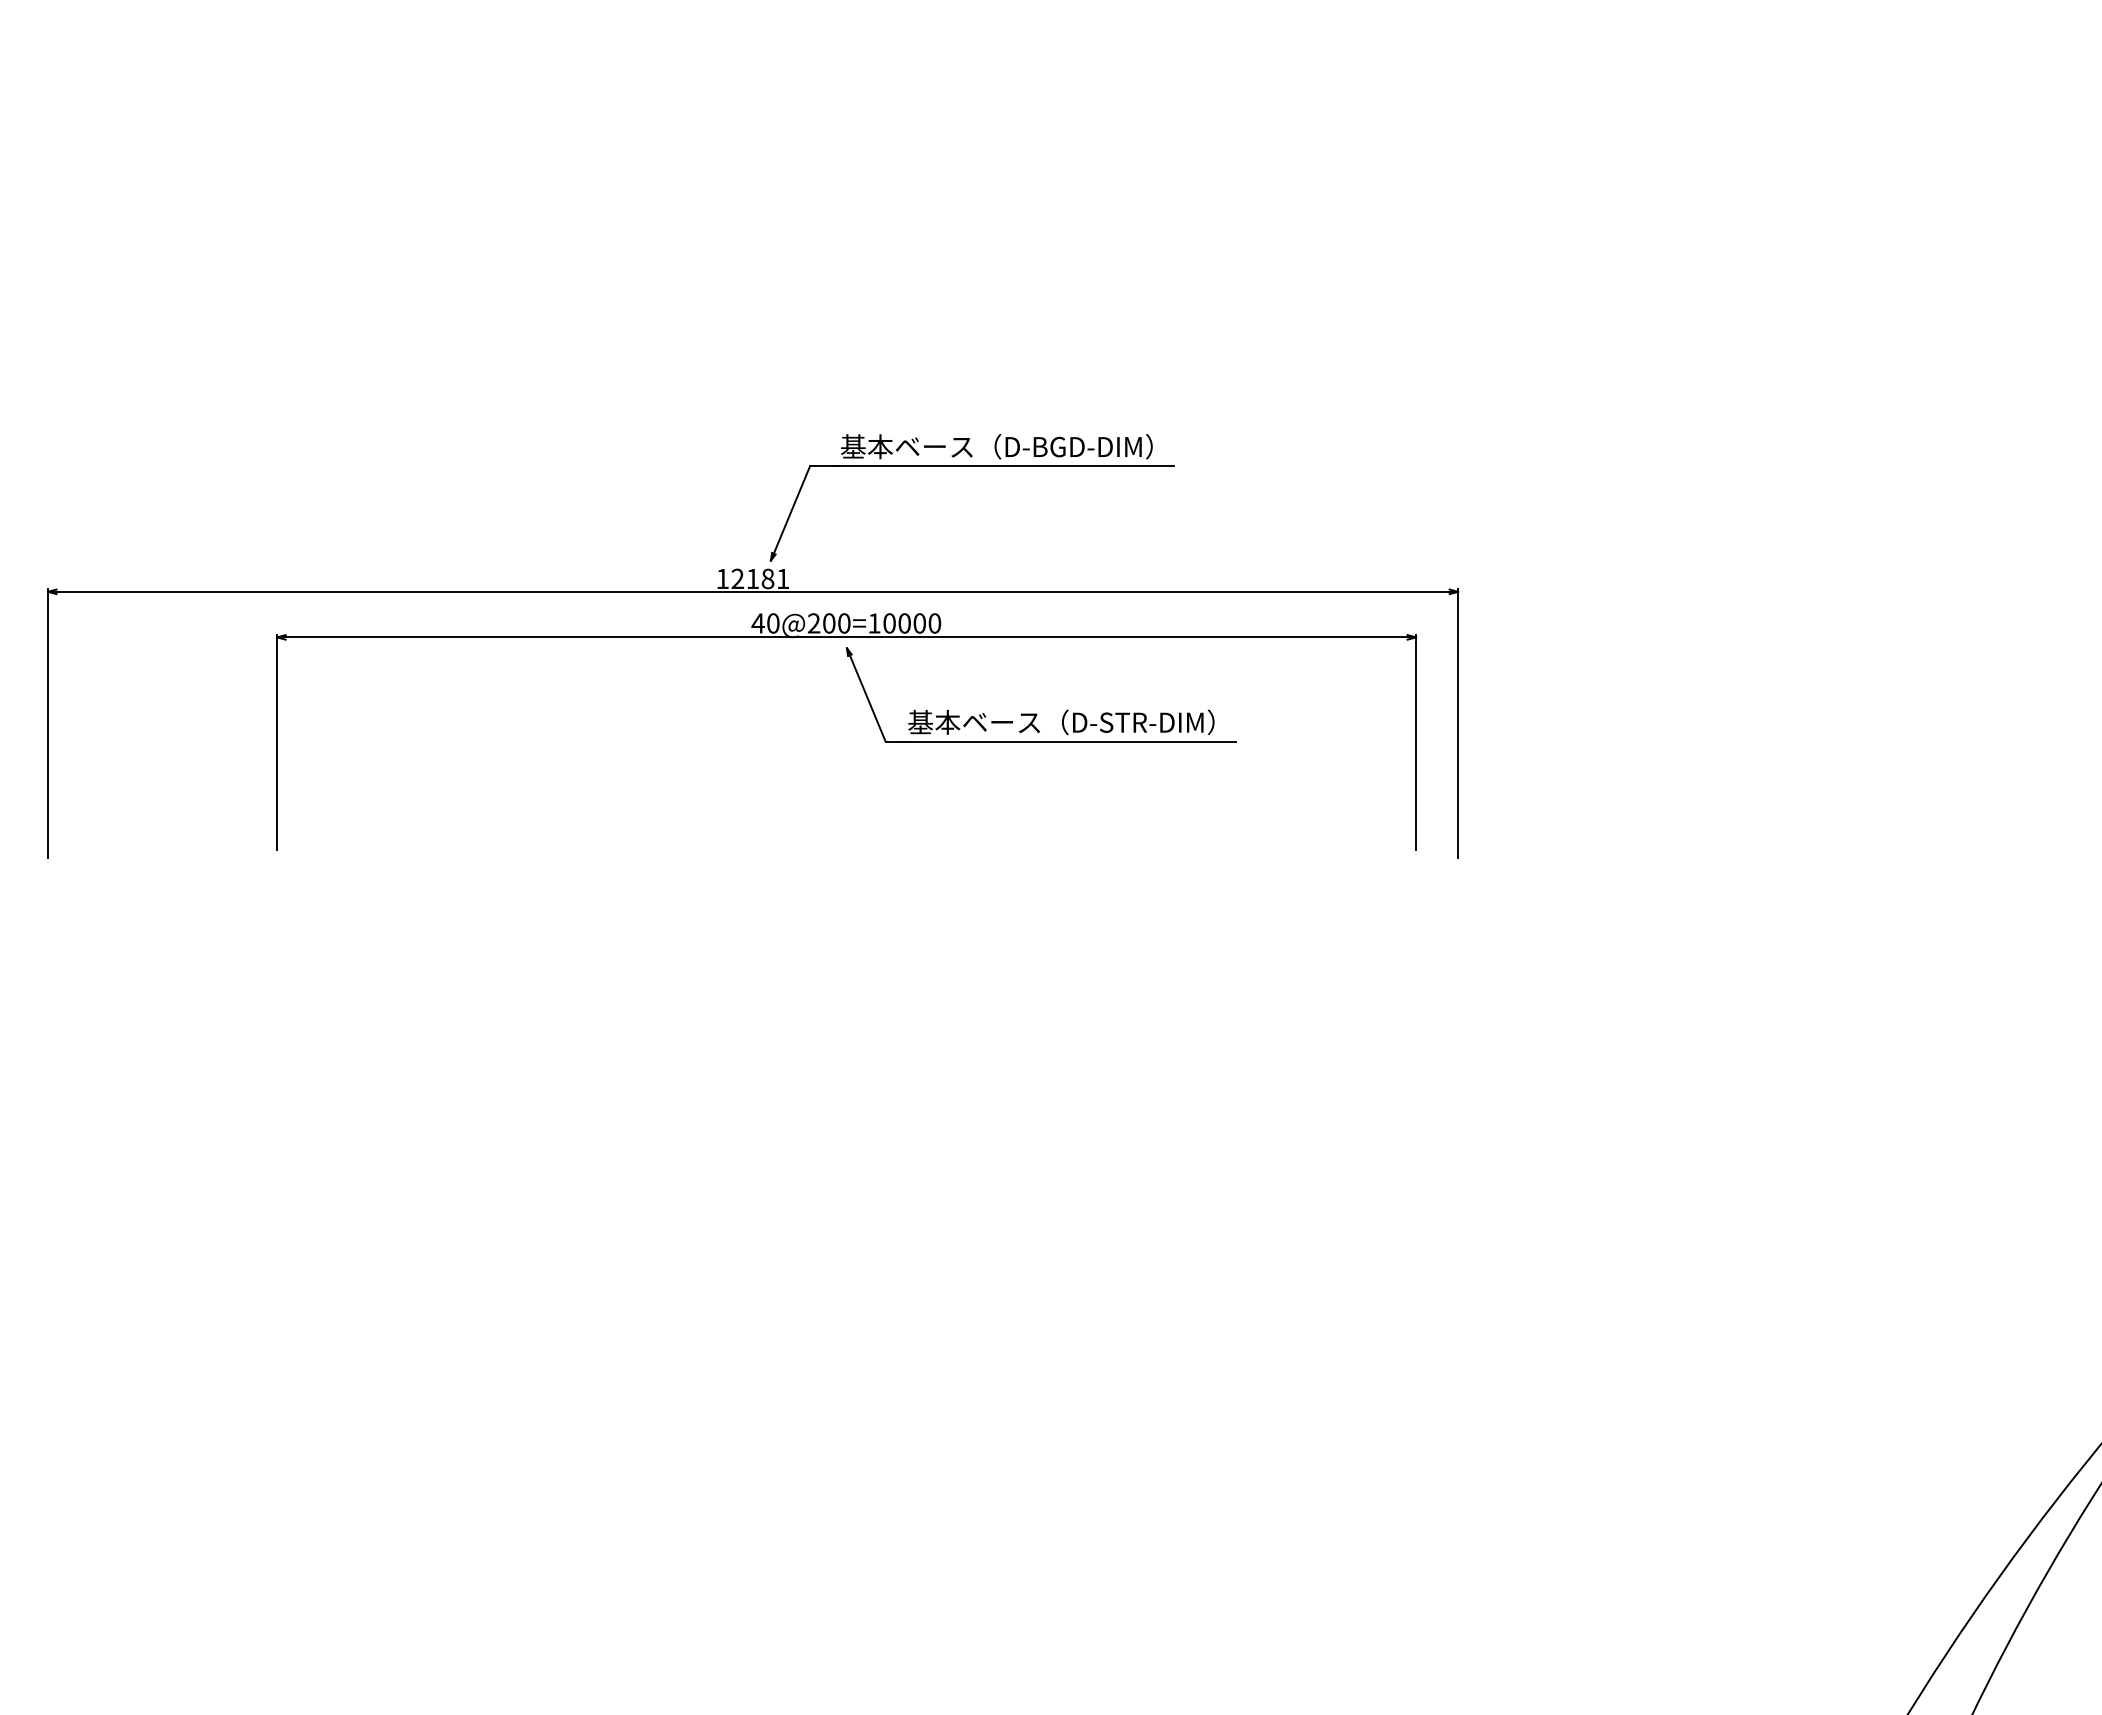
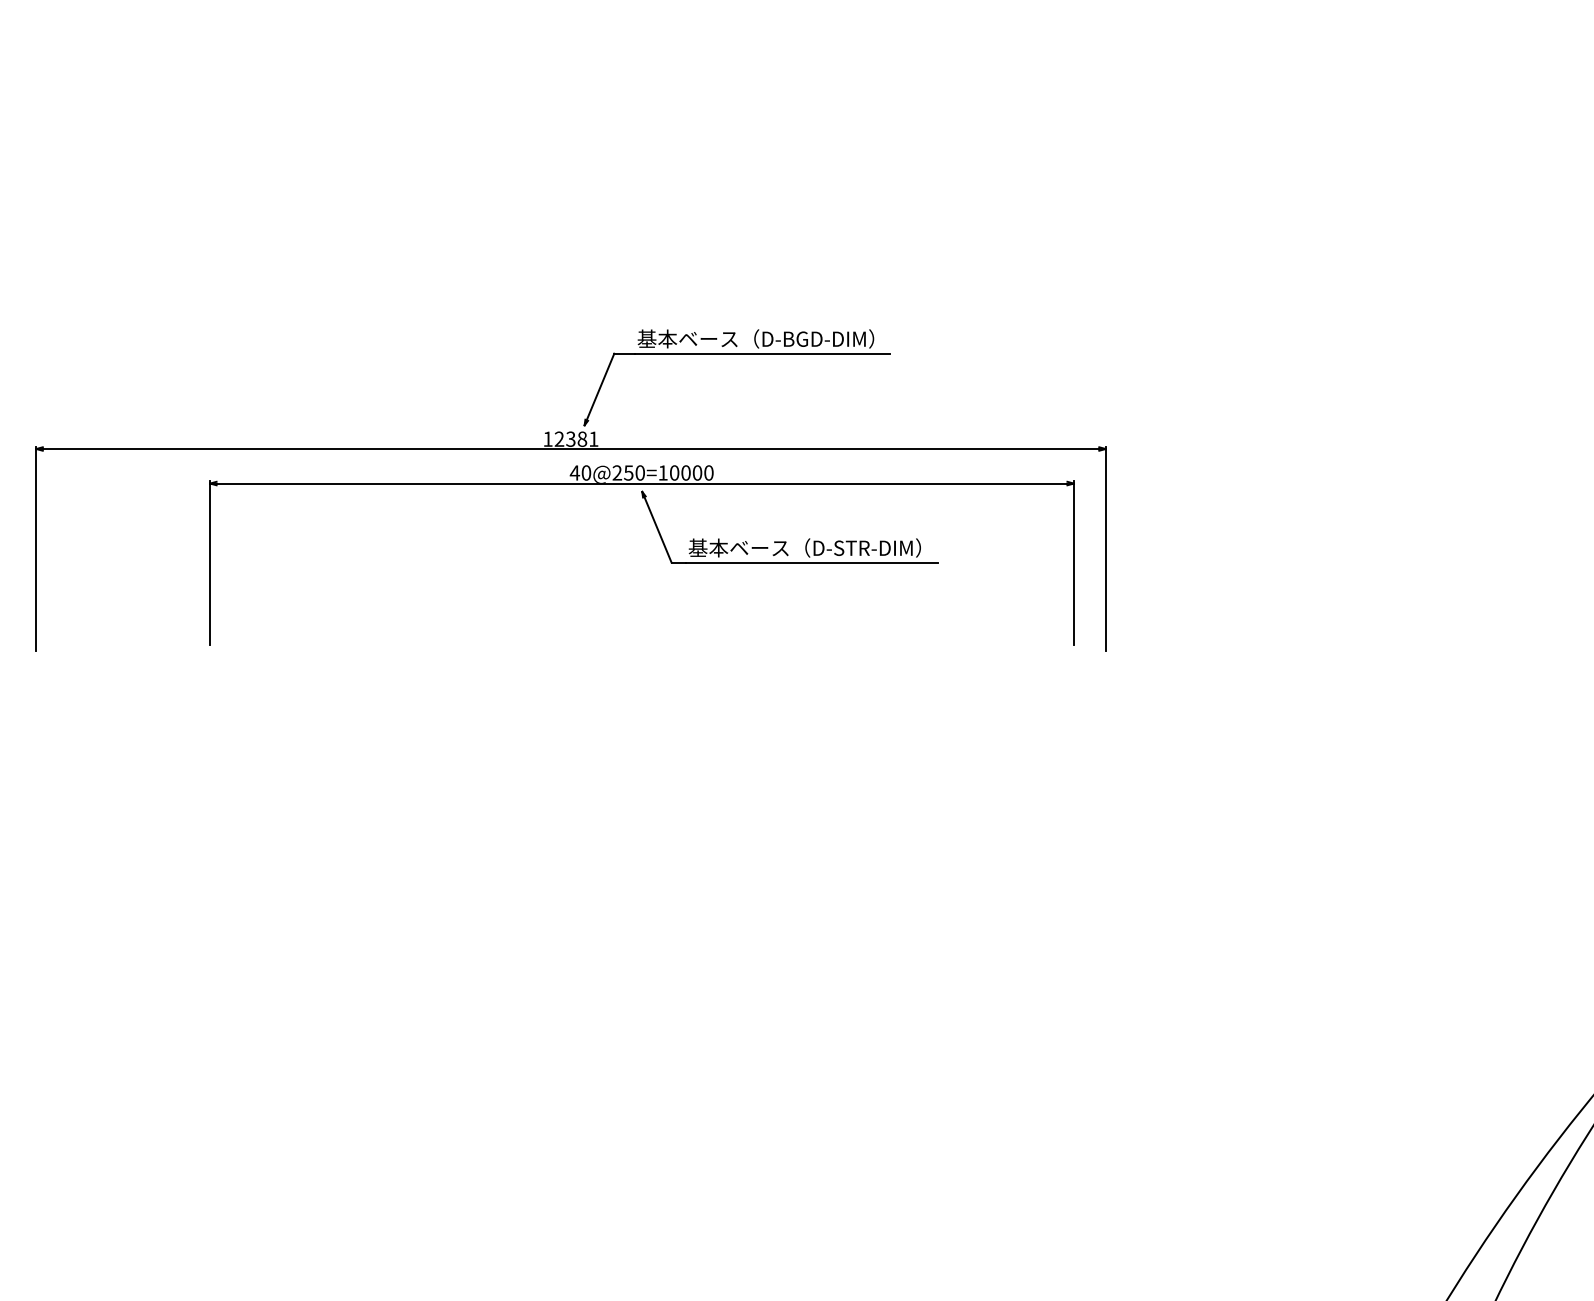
text: (752, 578) -> (570, 438), 12181 -> 12381
text: (828, 623) -> (628, 473), 40@200=10000 -> 40@250=10000

